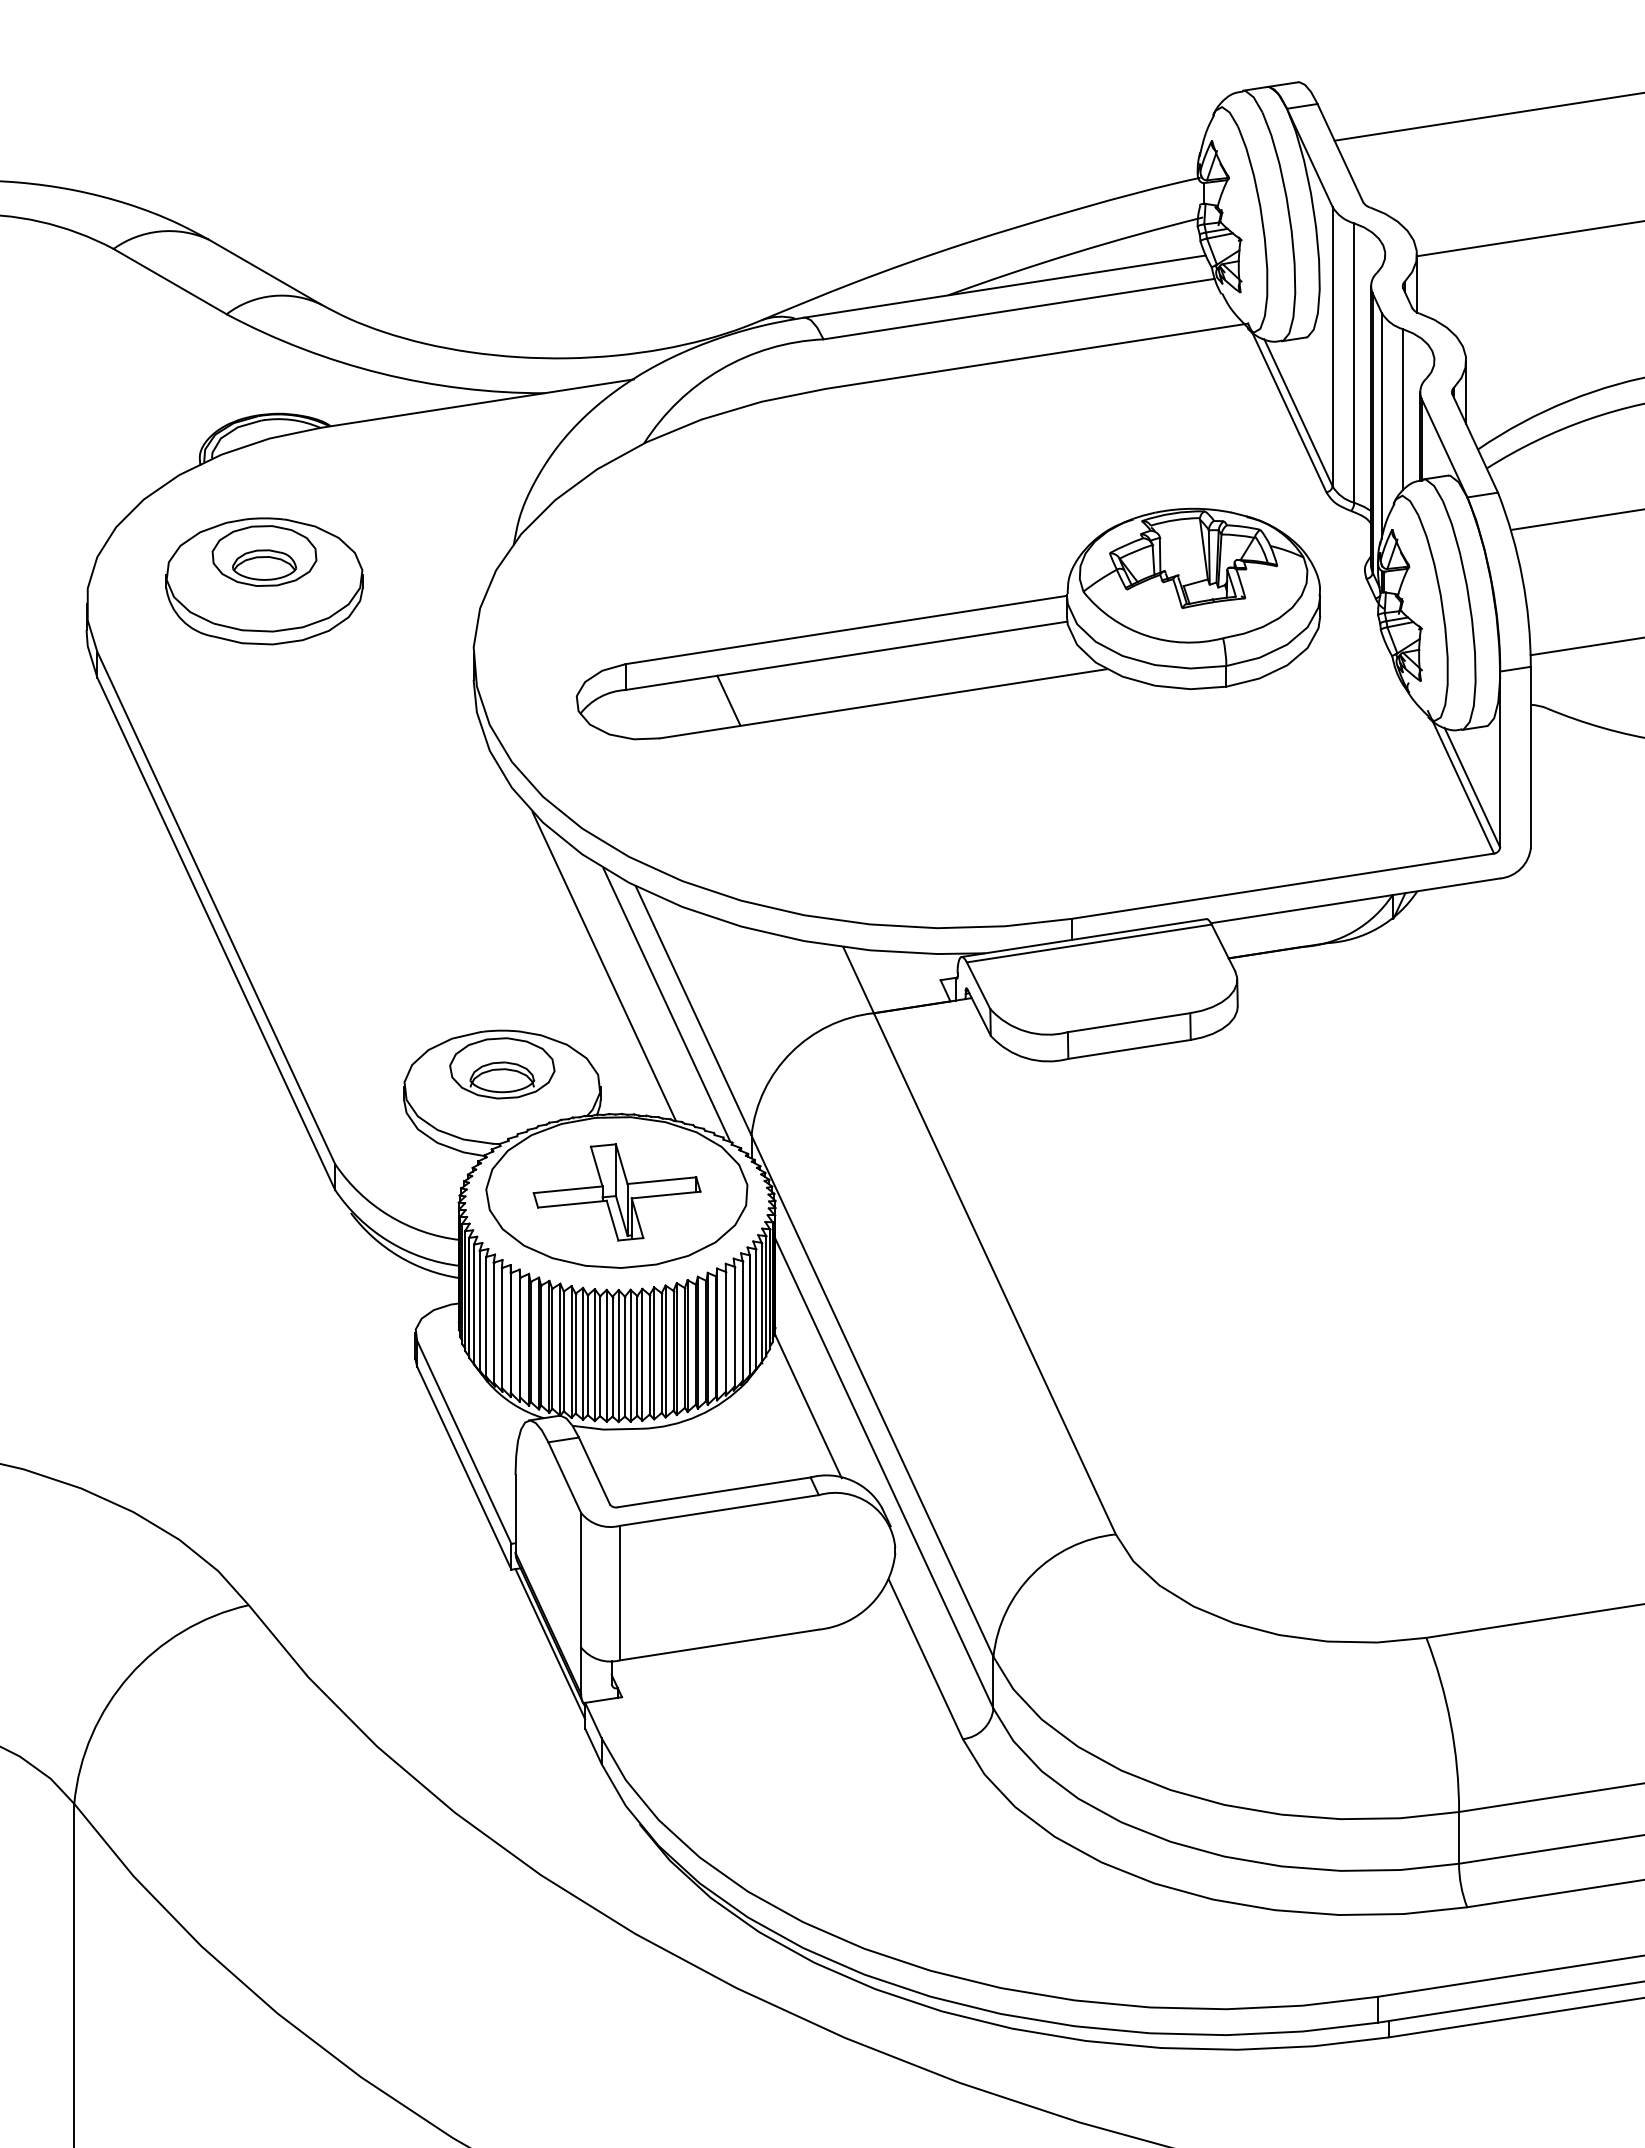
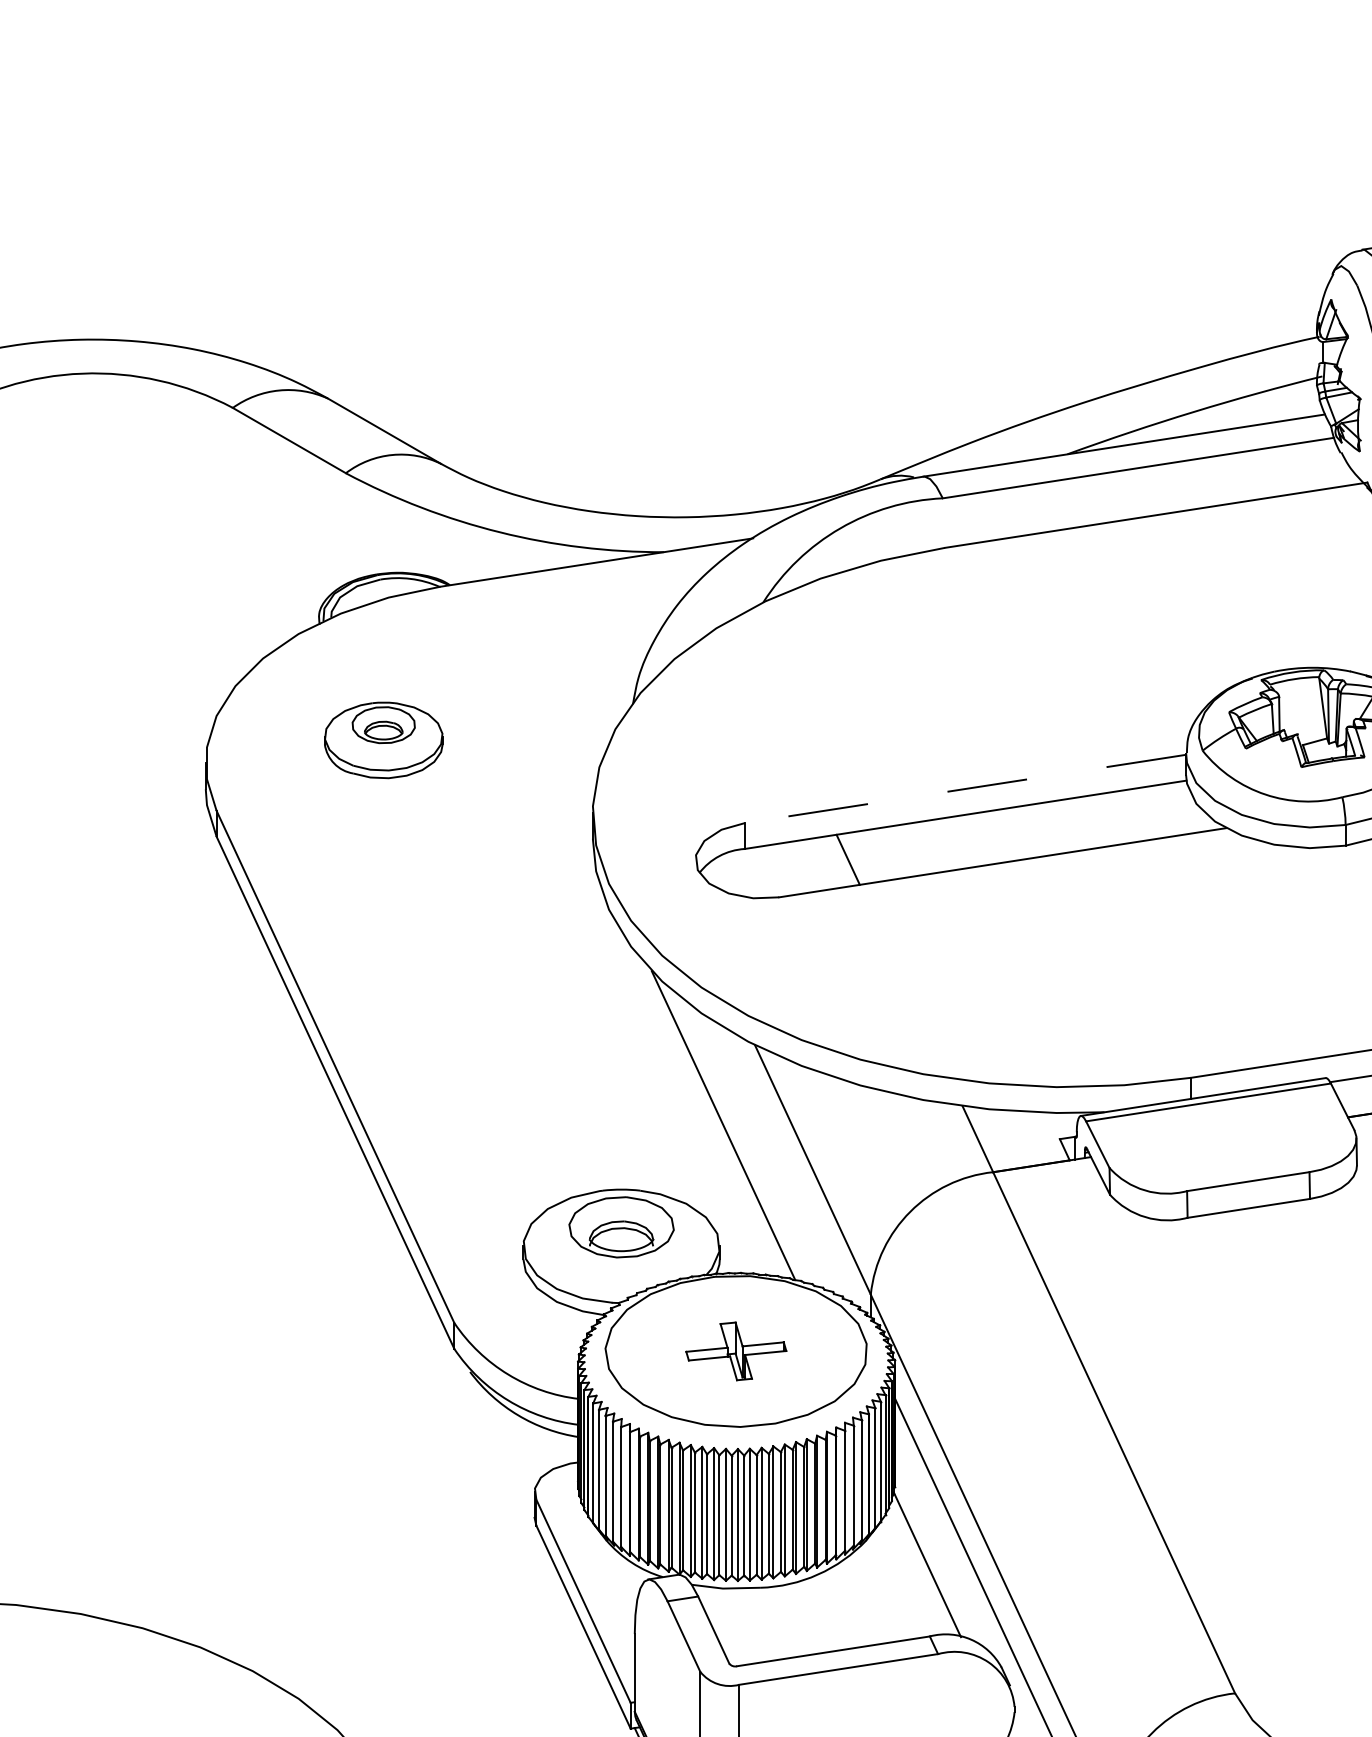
part: (264, 581) -> (383, 740), size x0.6
line: (845, 630) -> (964, 789), solid -> dashed
line: (666, 1005) -> (785, 1164), removed
part: (616, 1192) -> (735, 1351), size x0.6

